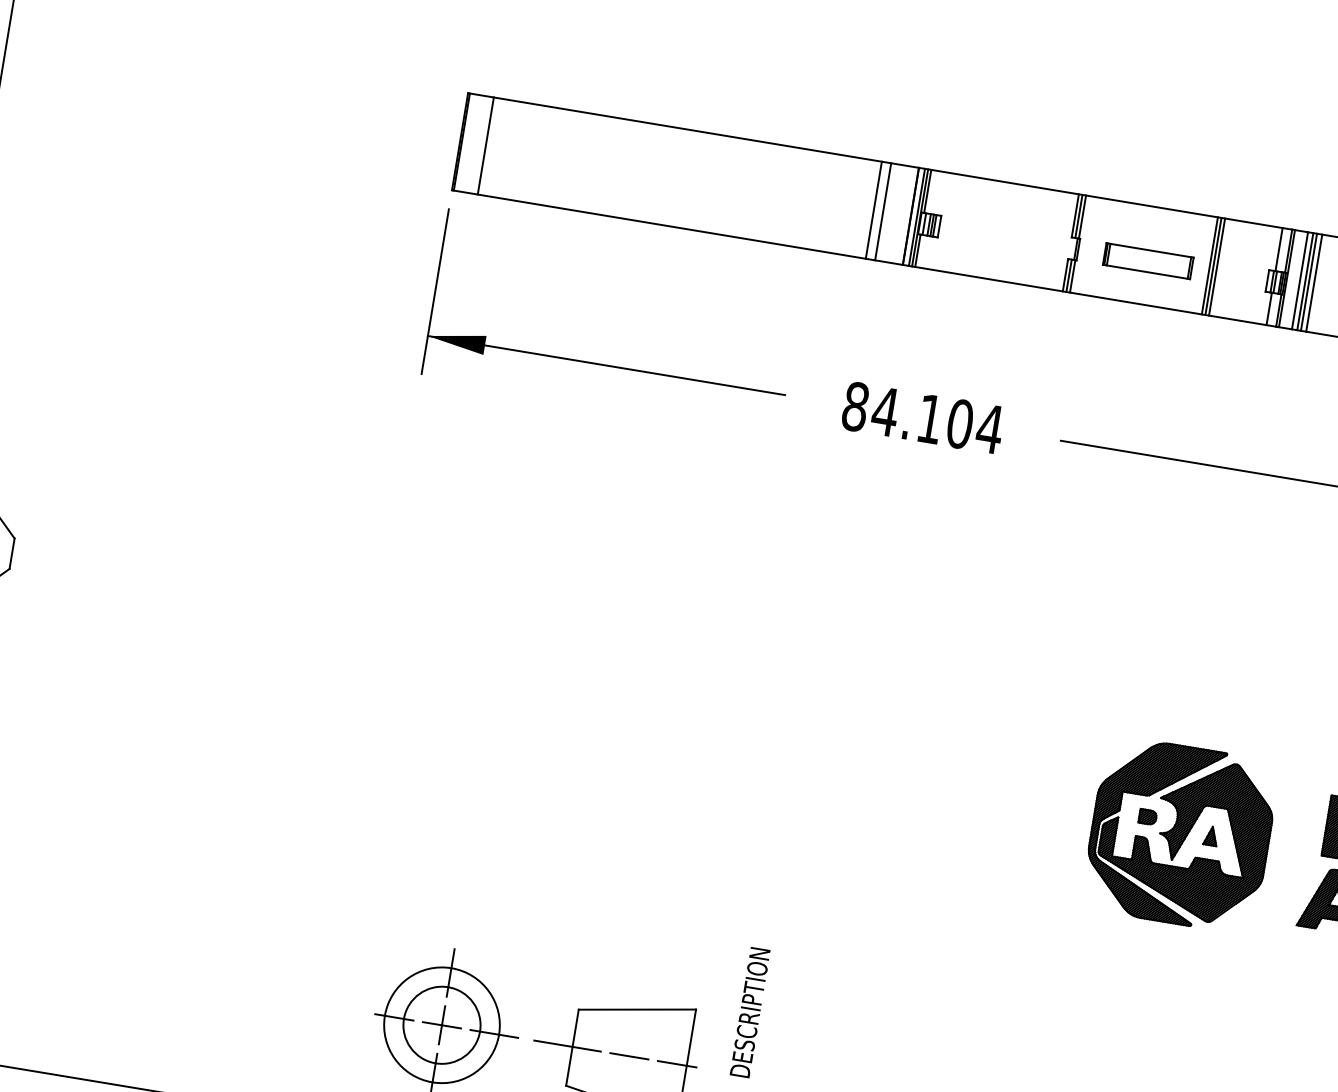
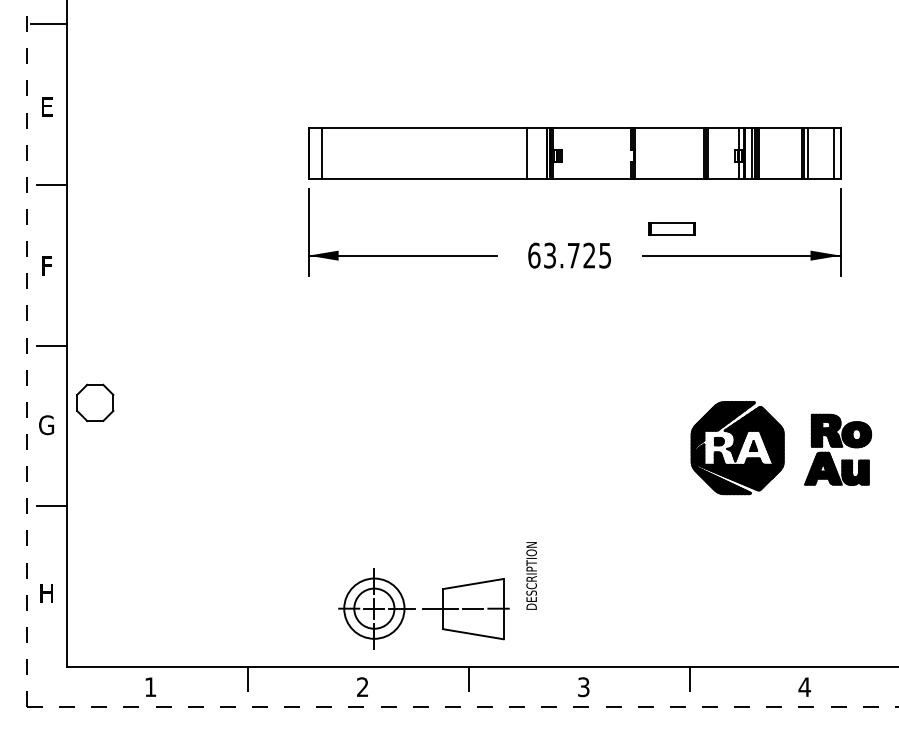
line: (882, 210) -> (531, 152), removed
part: (1146, 260) -> (671, 228), moved
text: (922, 417) -> (569, 255), 84.104 -> 63.725

